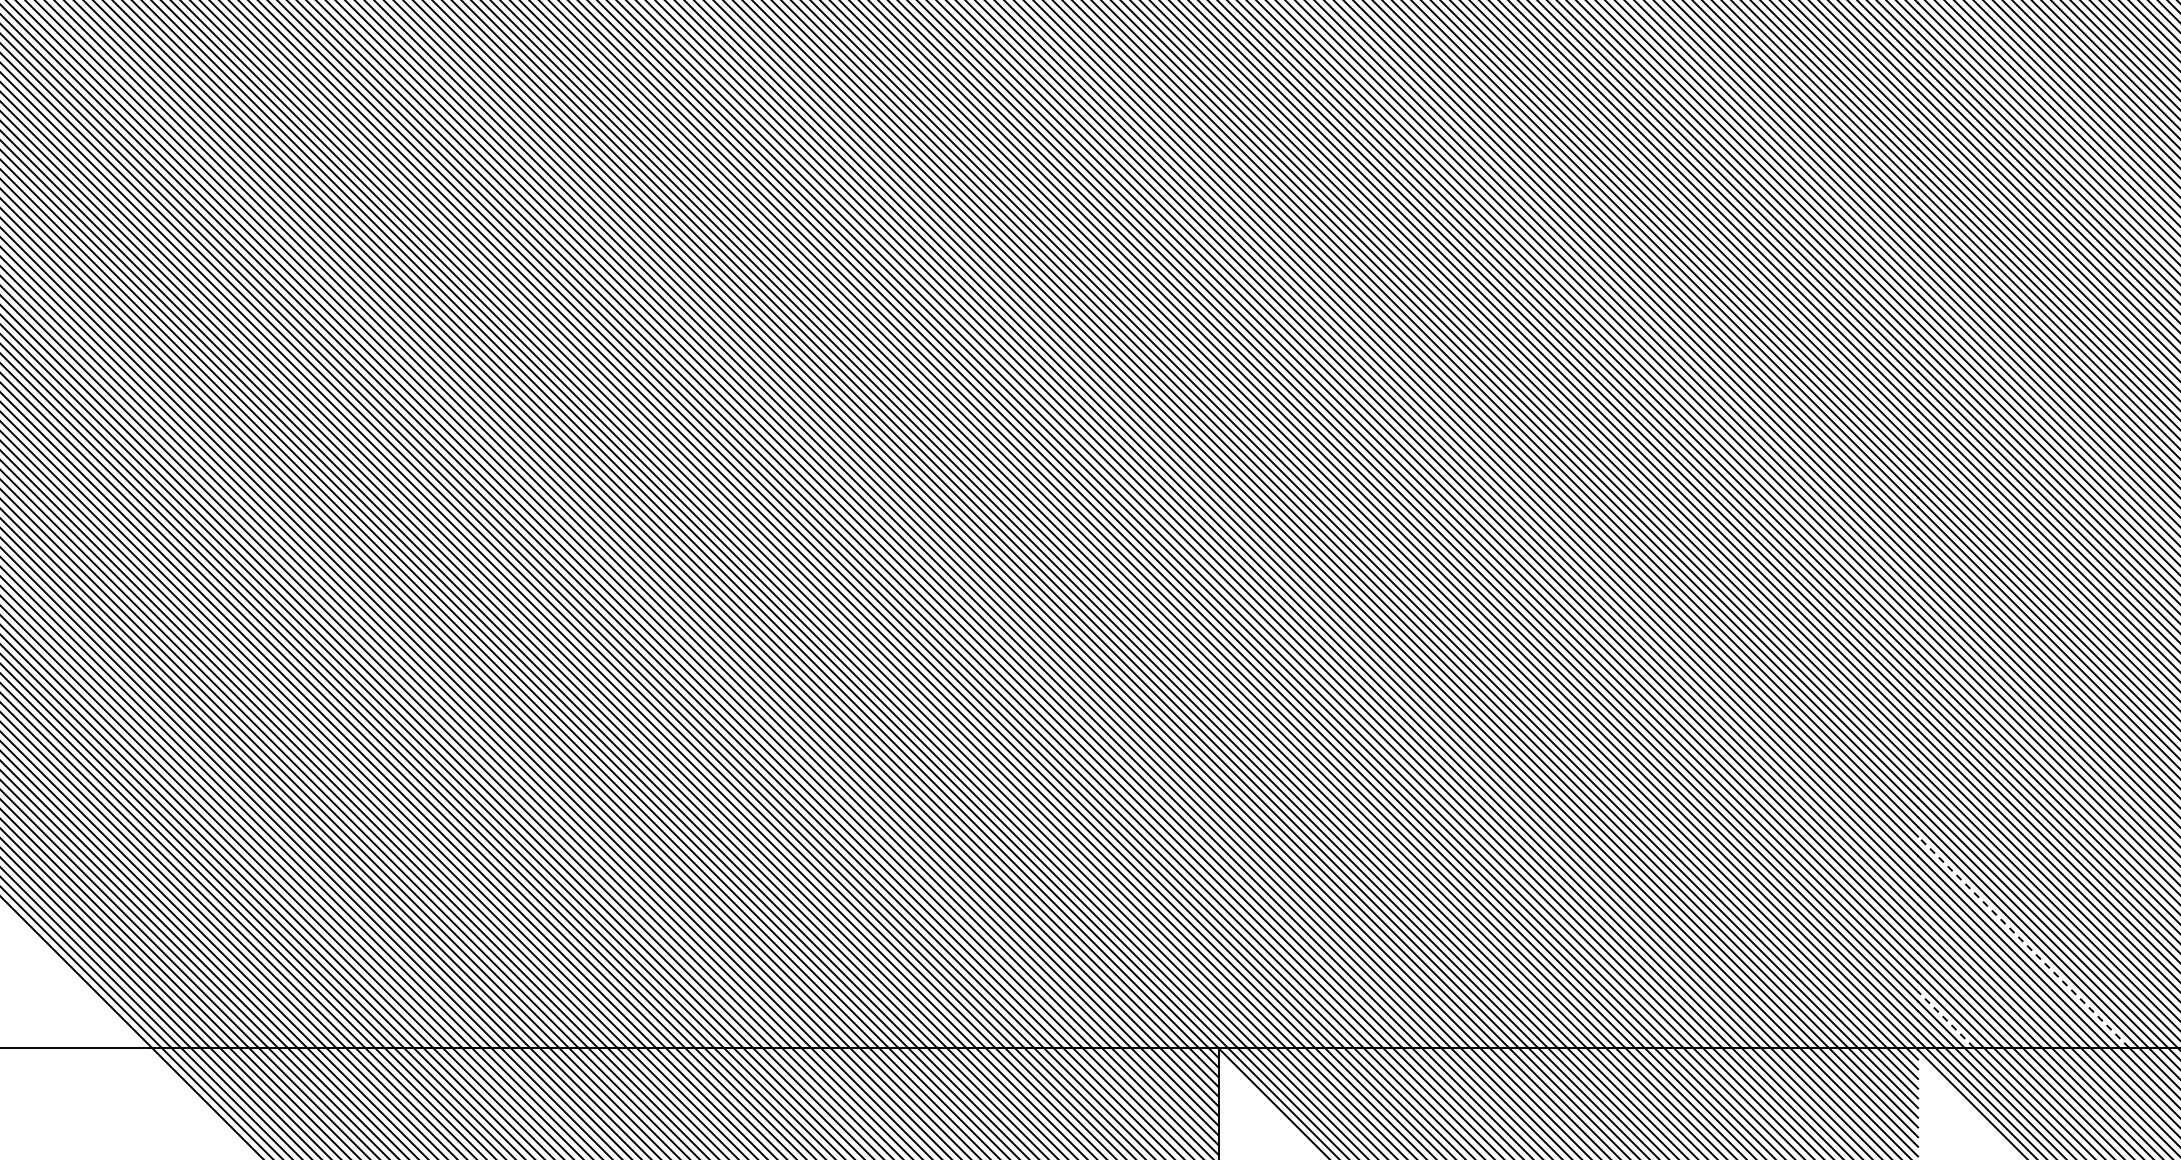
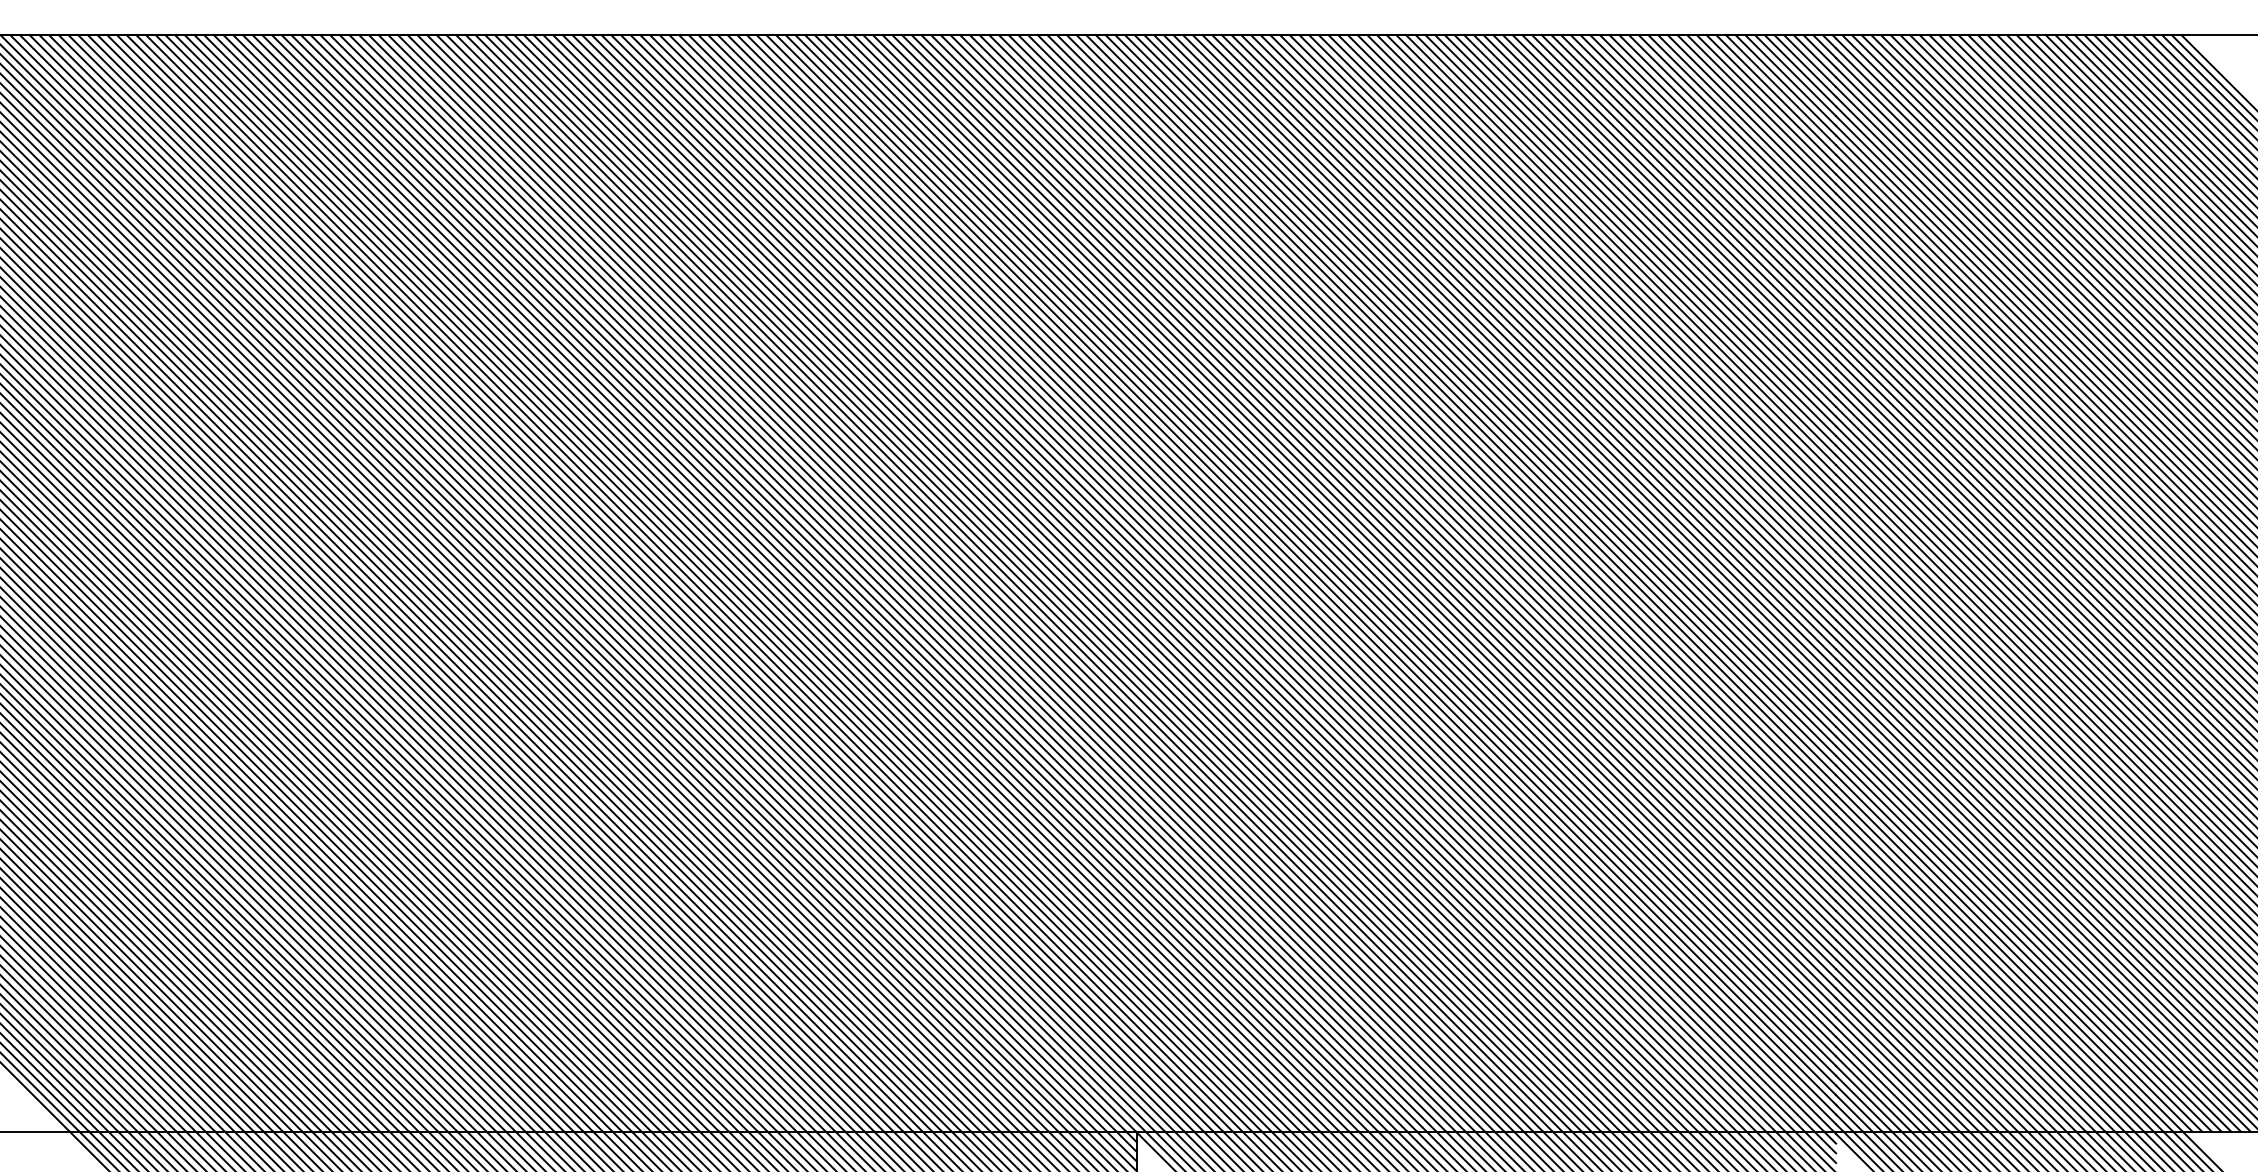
line: (2023, 941) -> (1941, 1025), dashed -> solid
line: (1946, 1019) -> (1864, 1103), dashed -> solid

